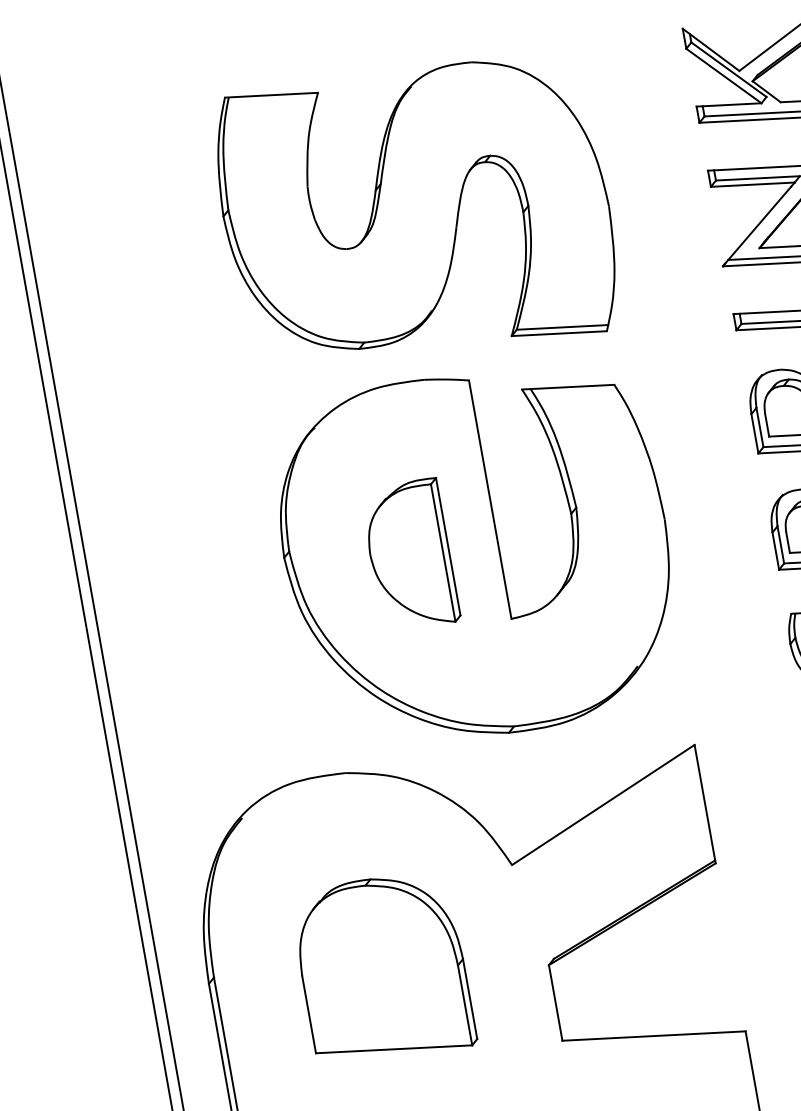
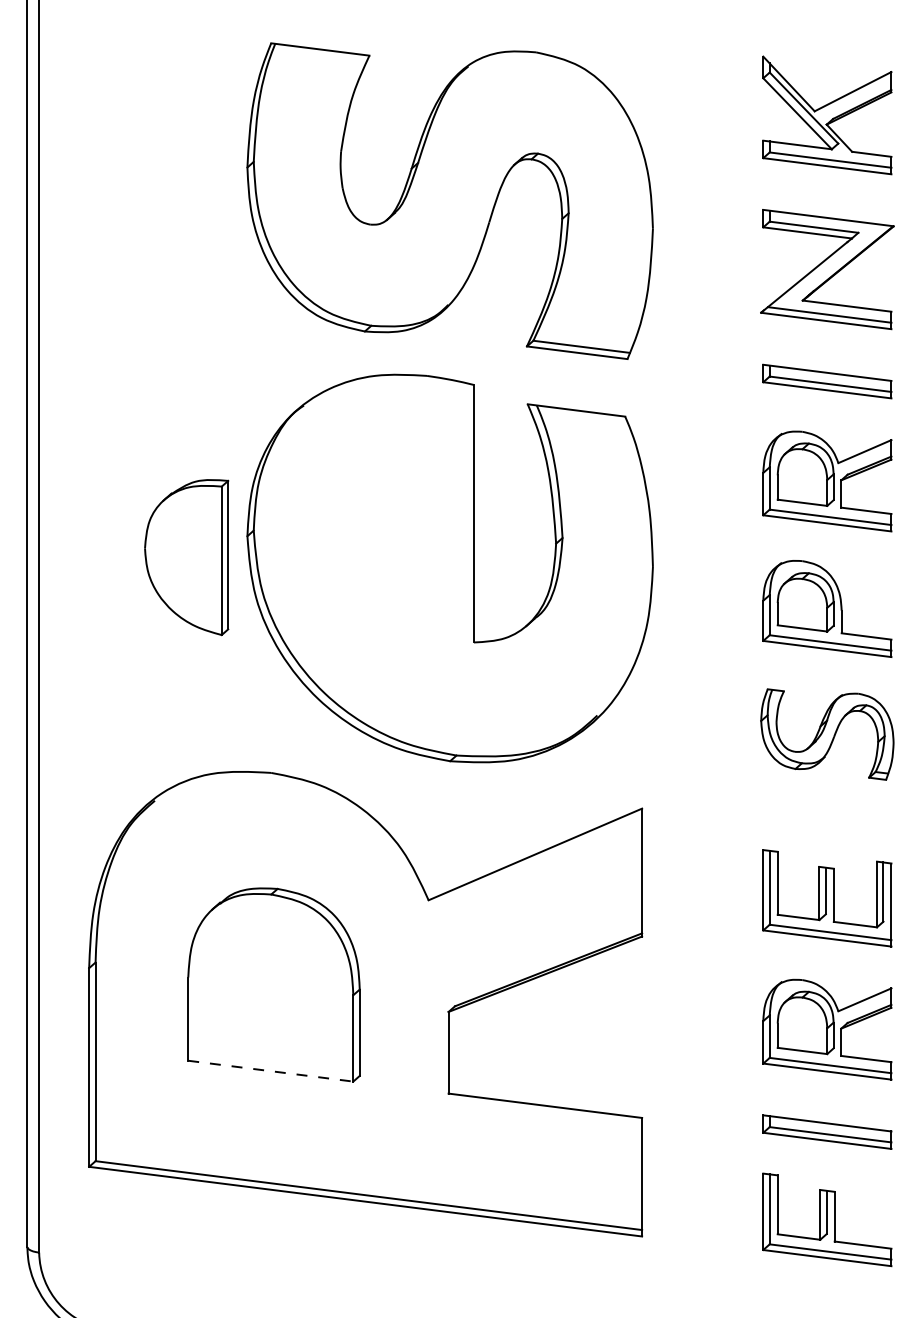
part: (410, 555) -> (186, 557), moved
line: (394, 1049) -> (271, 1071), solid -> dashed

